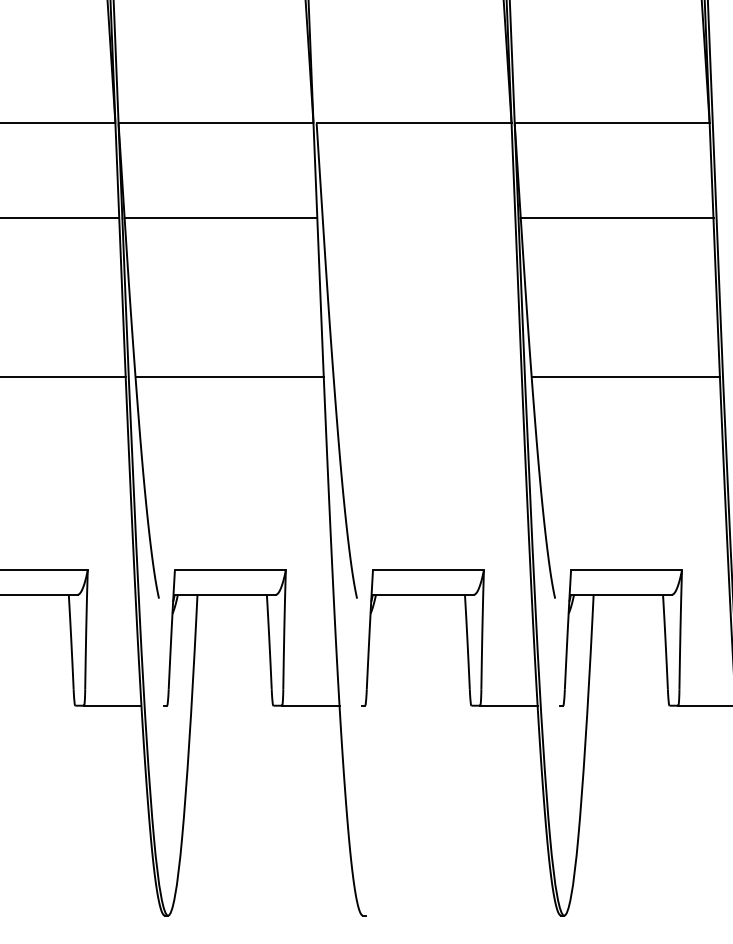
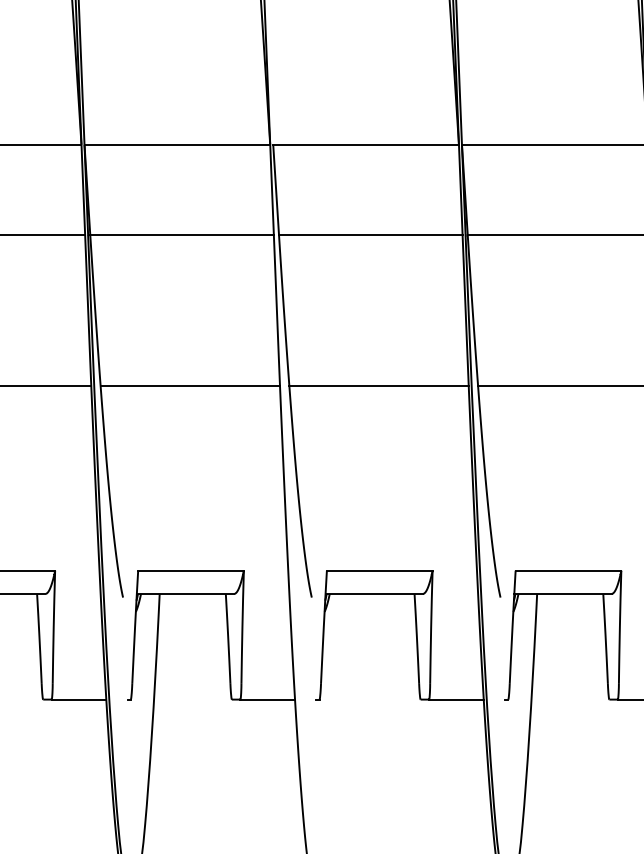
line: (418, 218) -> (370, 235), added
line: (427, 376) -> (378, 385), added

